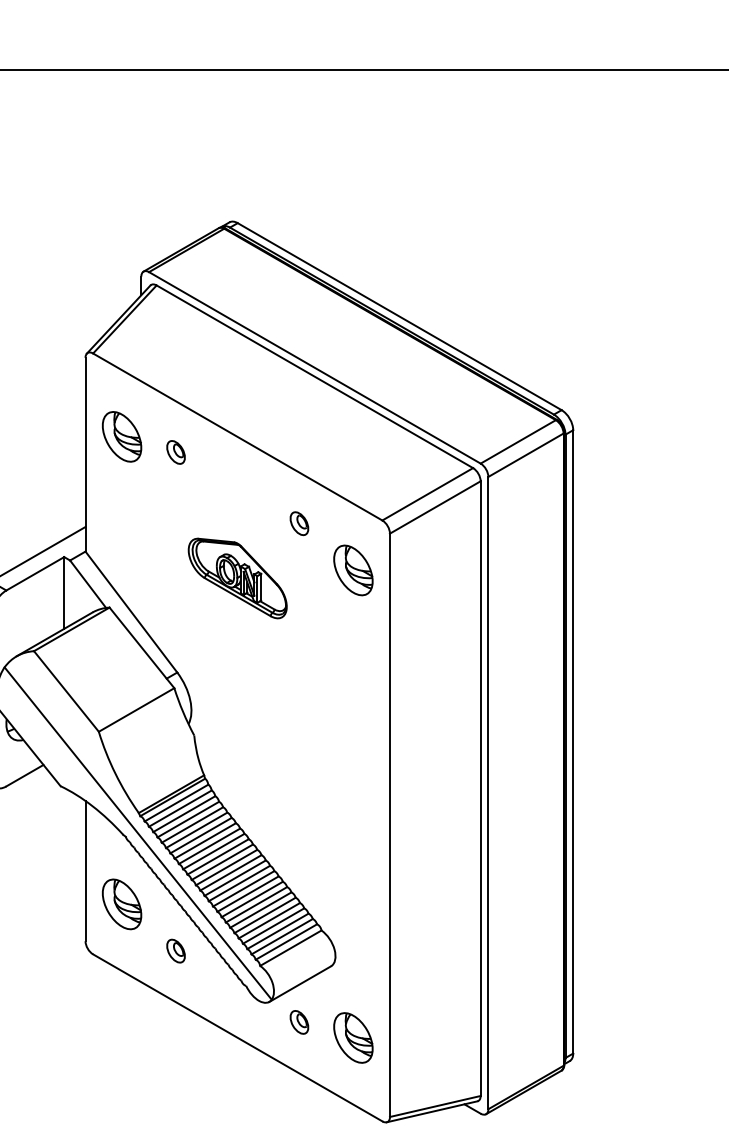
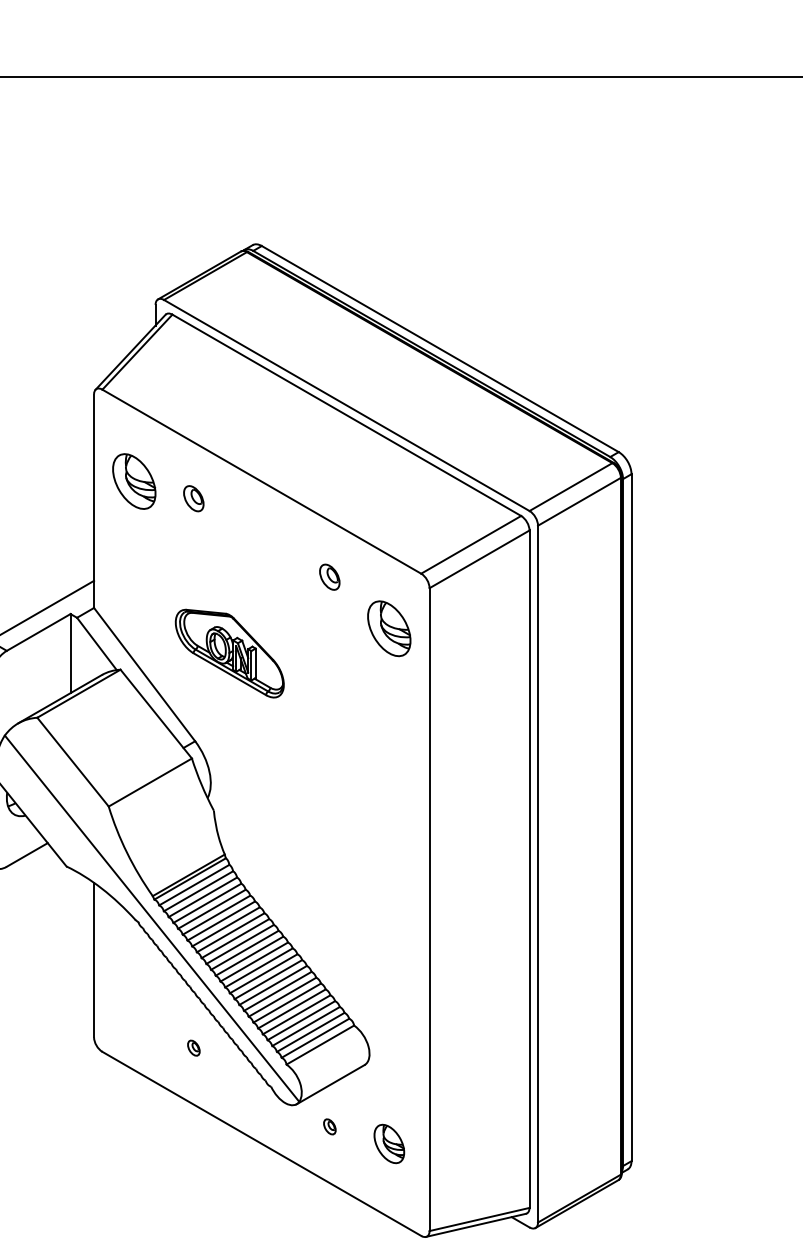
part: (237, 578) -> (229, 653), moved
part: (122, 904) -> (134, 996), removed
part: (175, 950) -> (193, 1047), size x0.6
part: (299, 1022) -> (329, 1126), size x0.6
part: (353, 1037) -> (389, 1143), size x0.7

